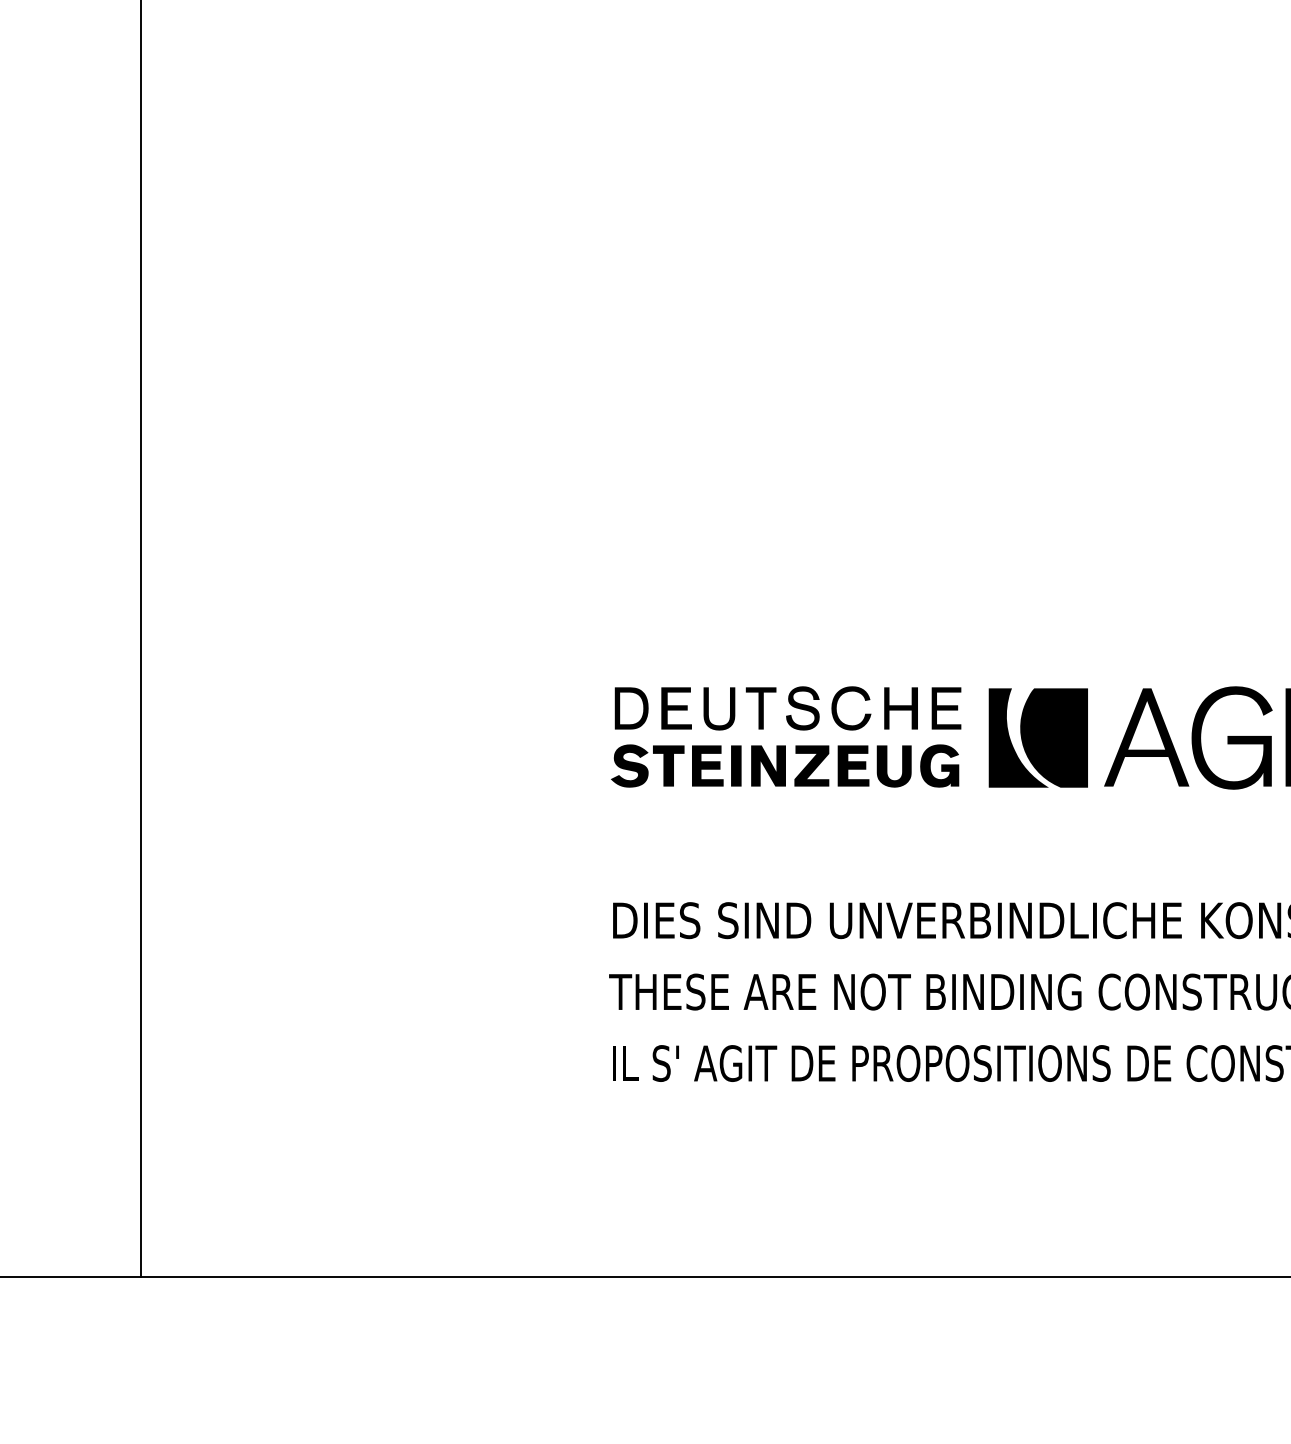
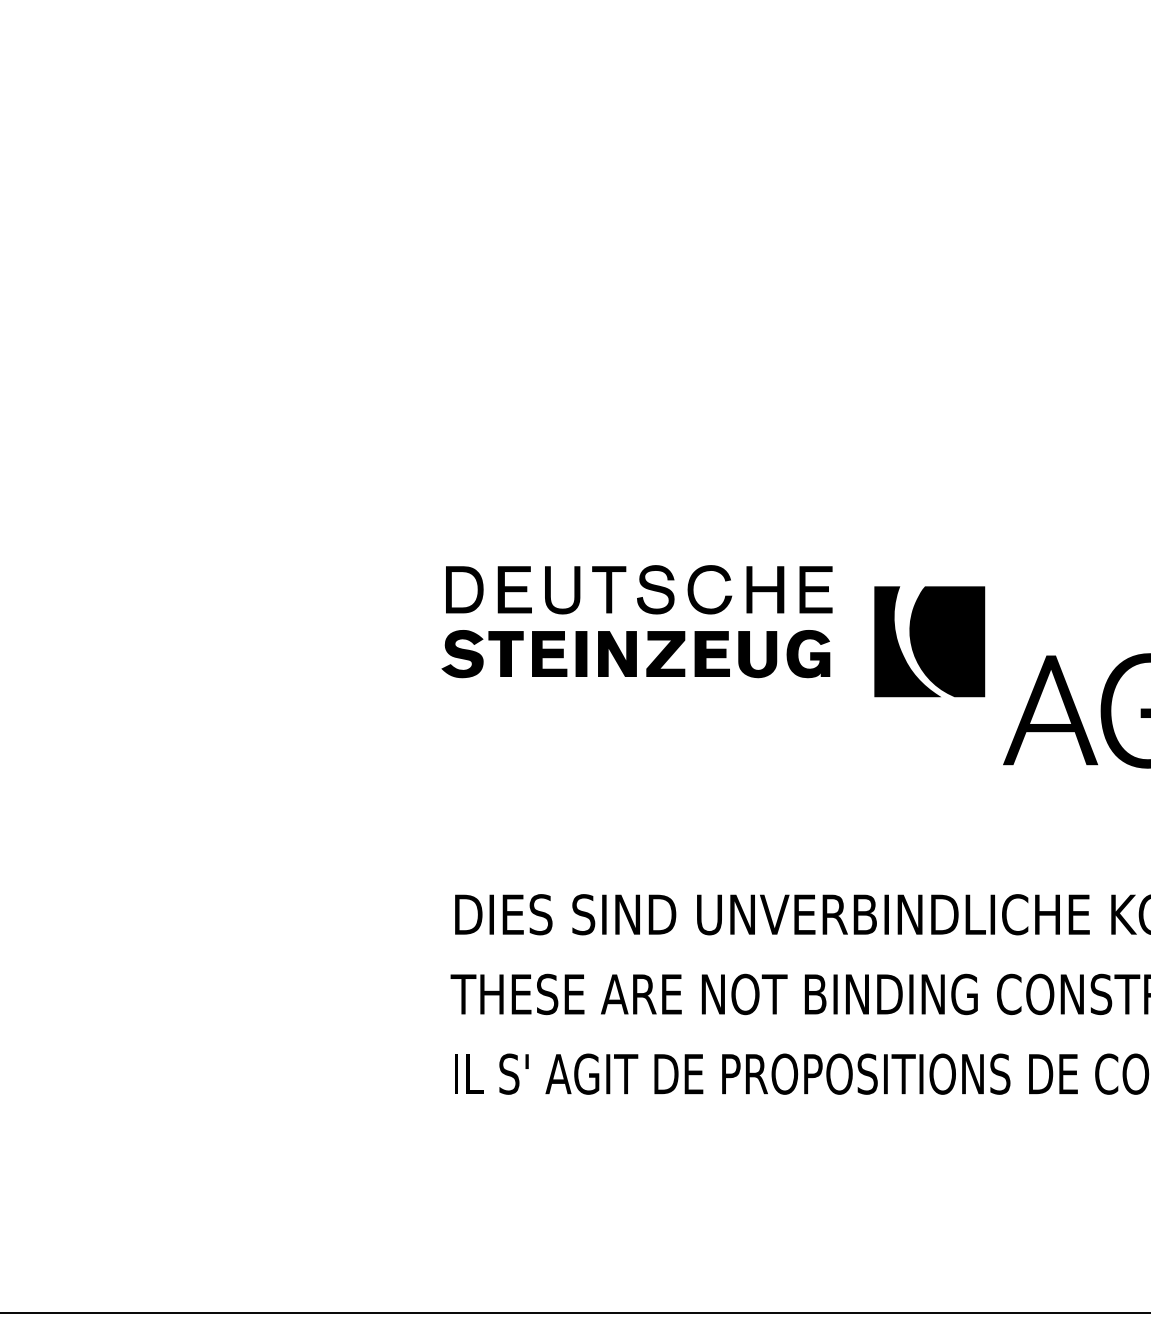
part: (1037, 737) -> (928, 641), moved
part: (785, 745) -> (636, 631), moved

